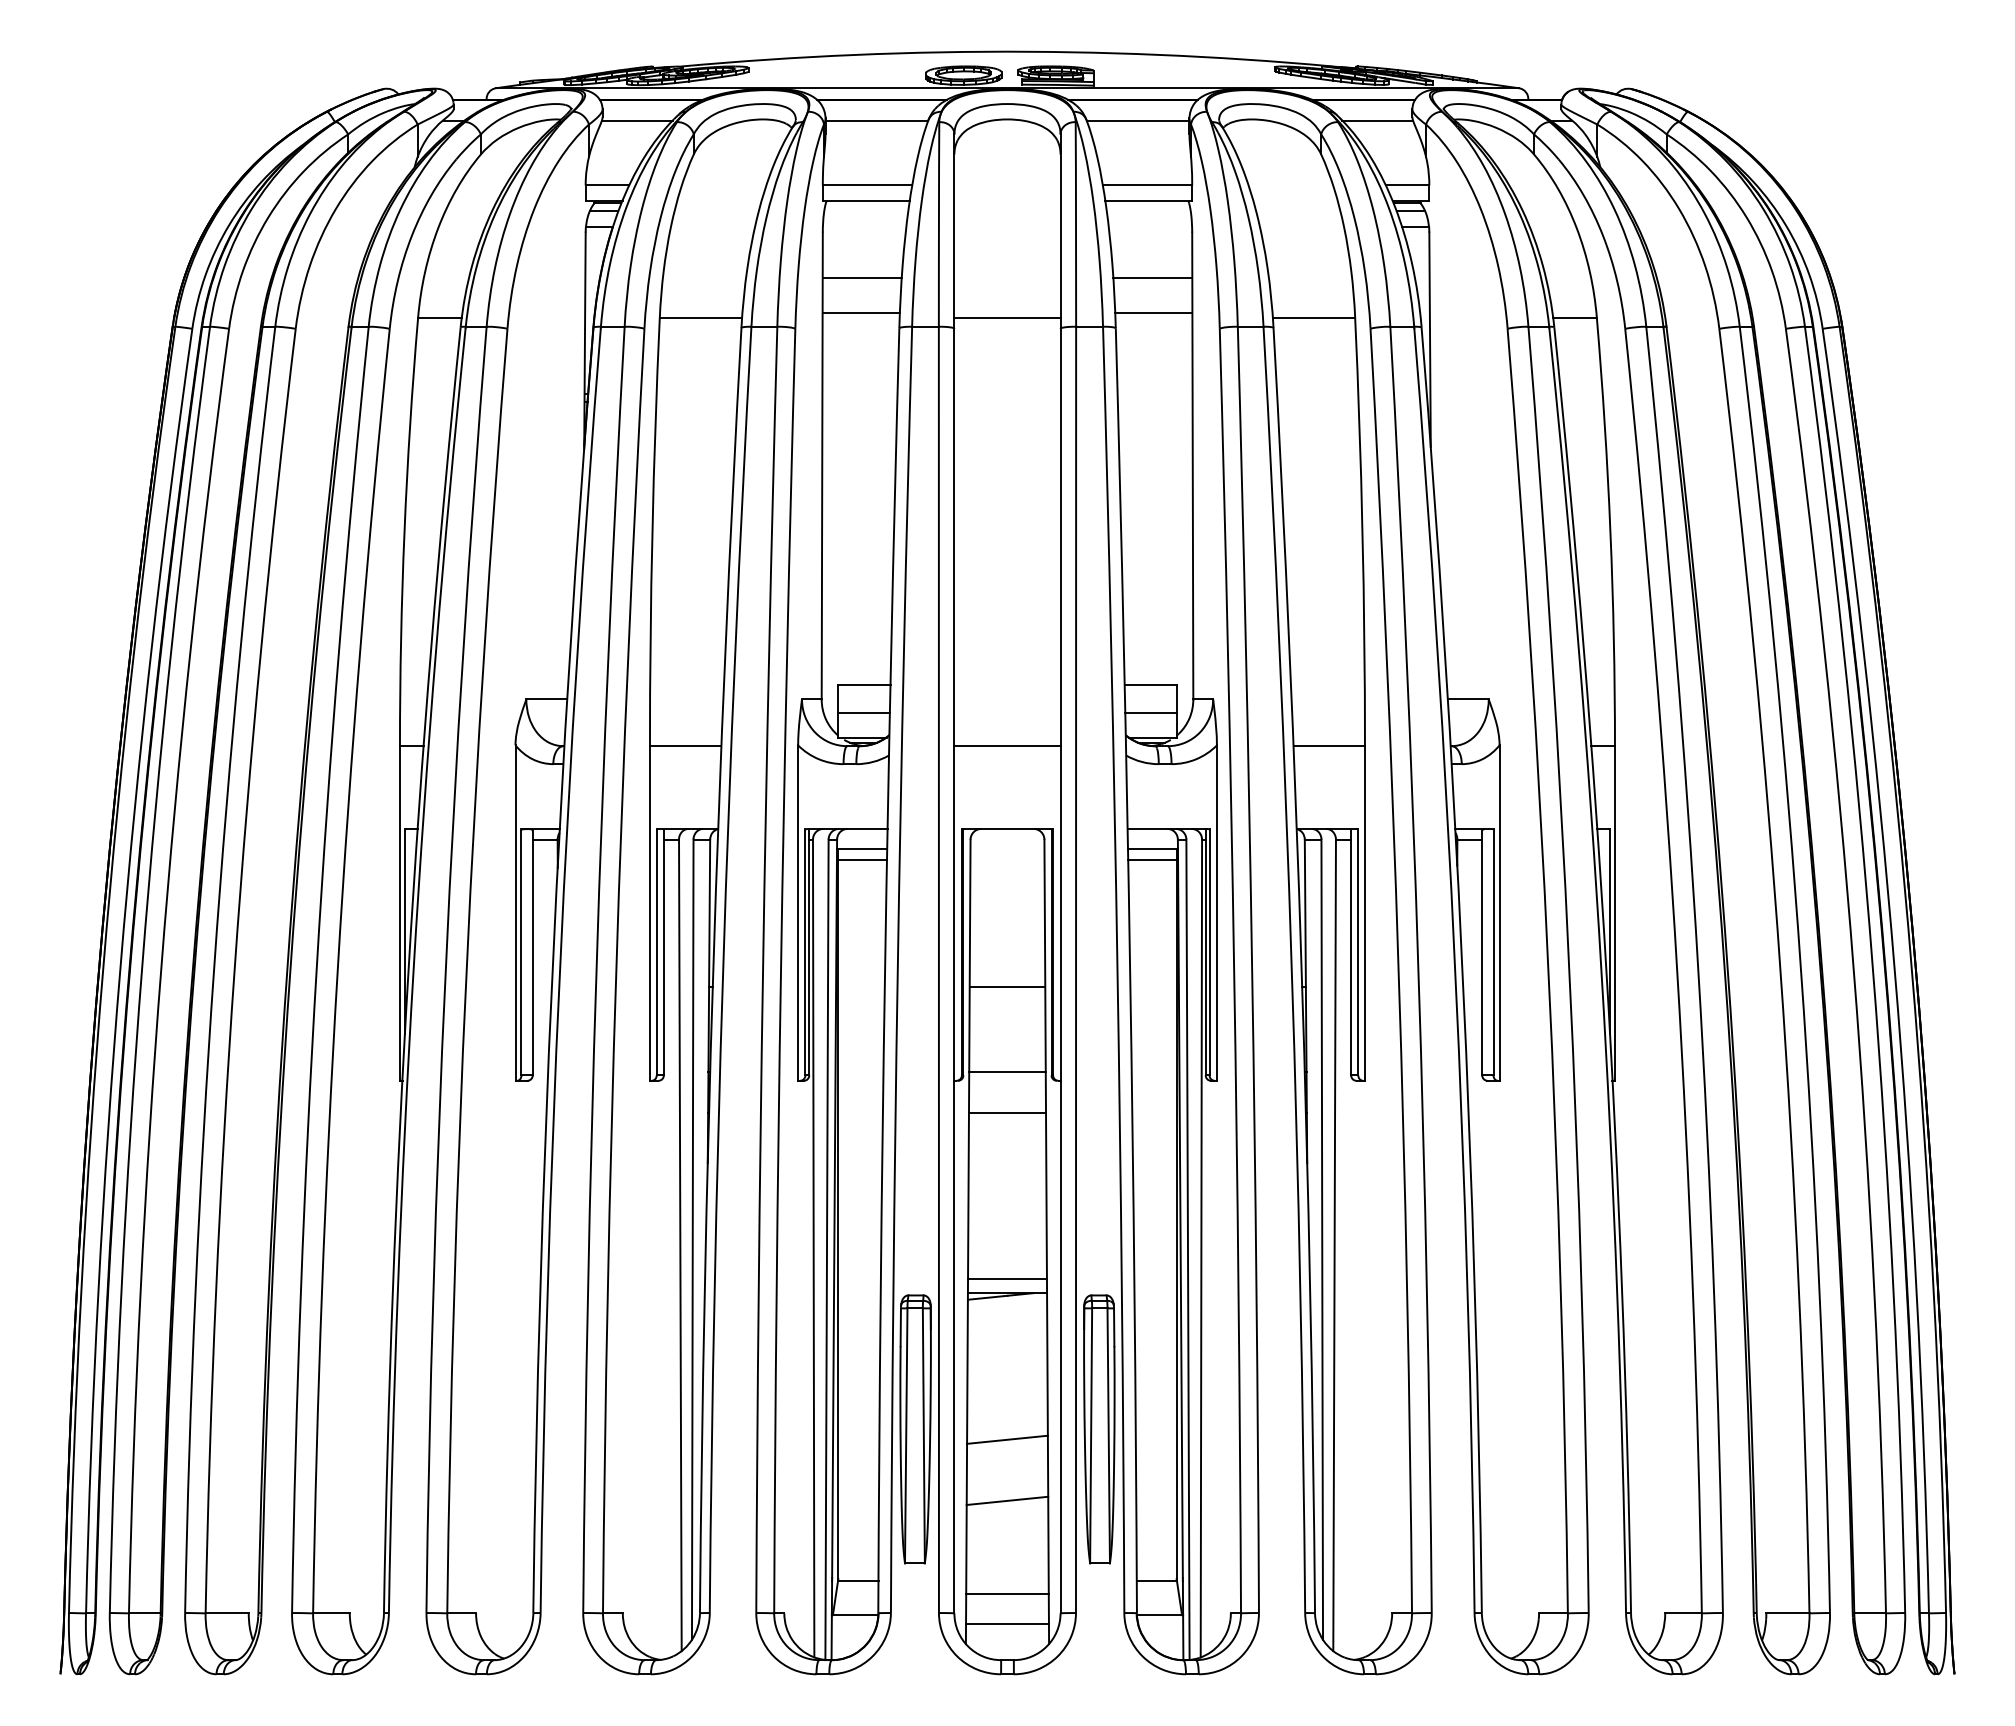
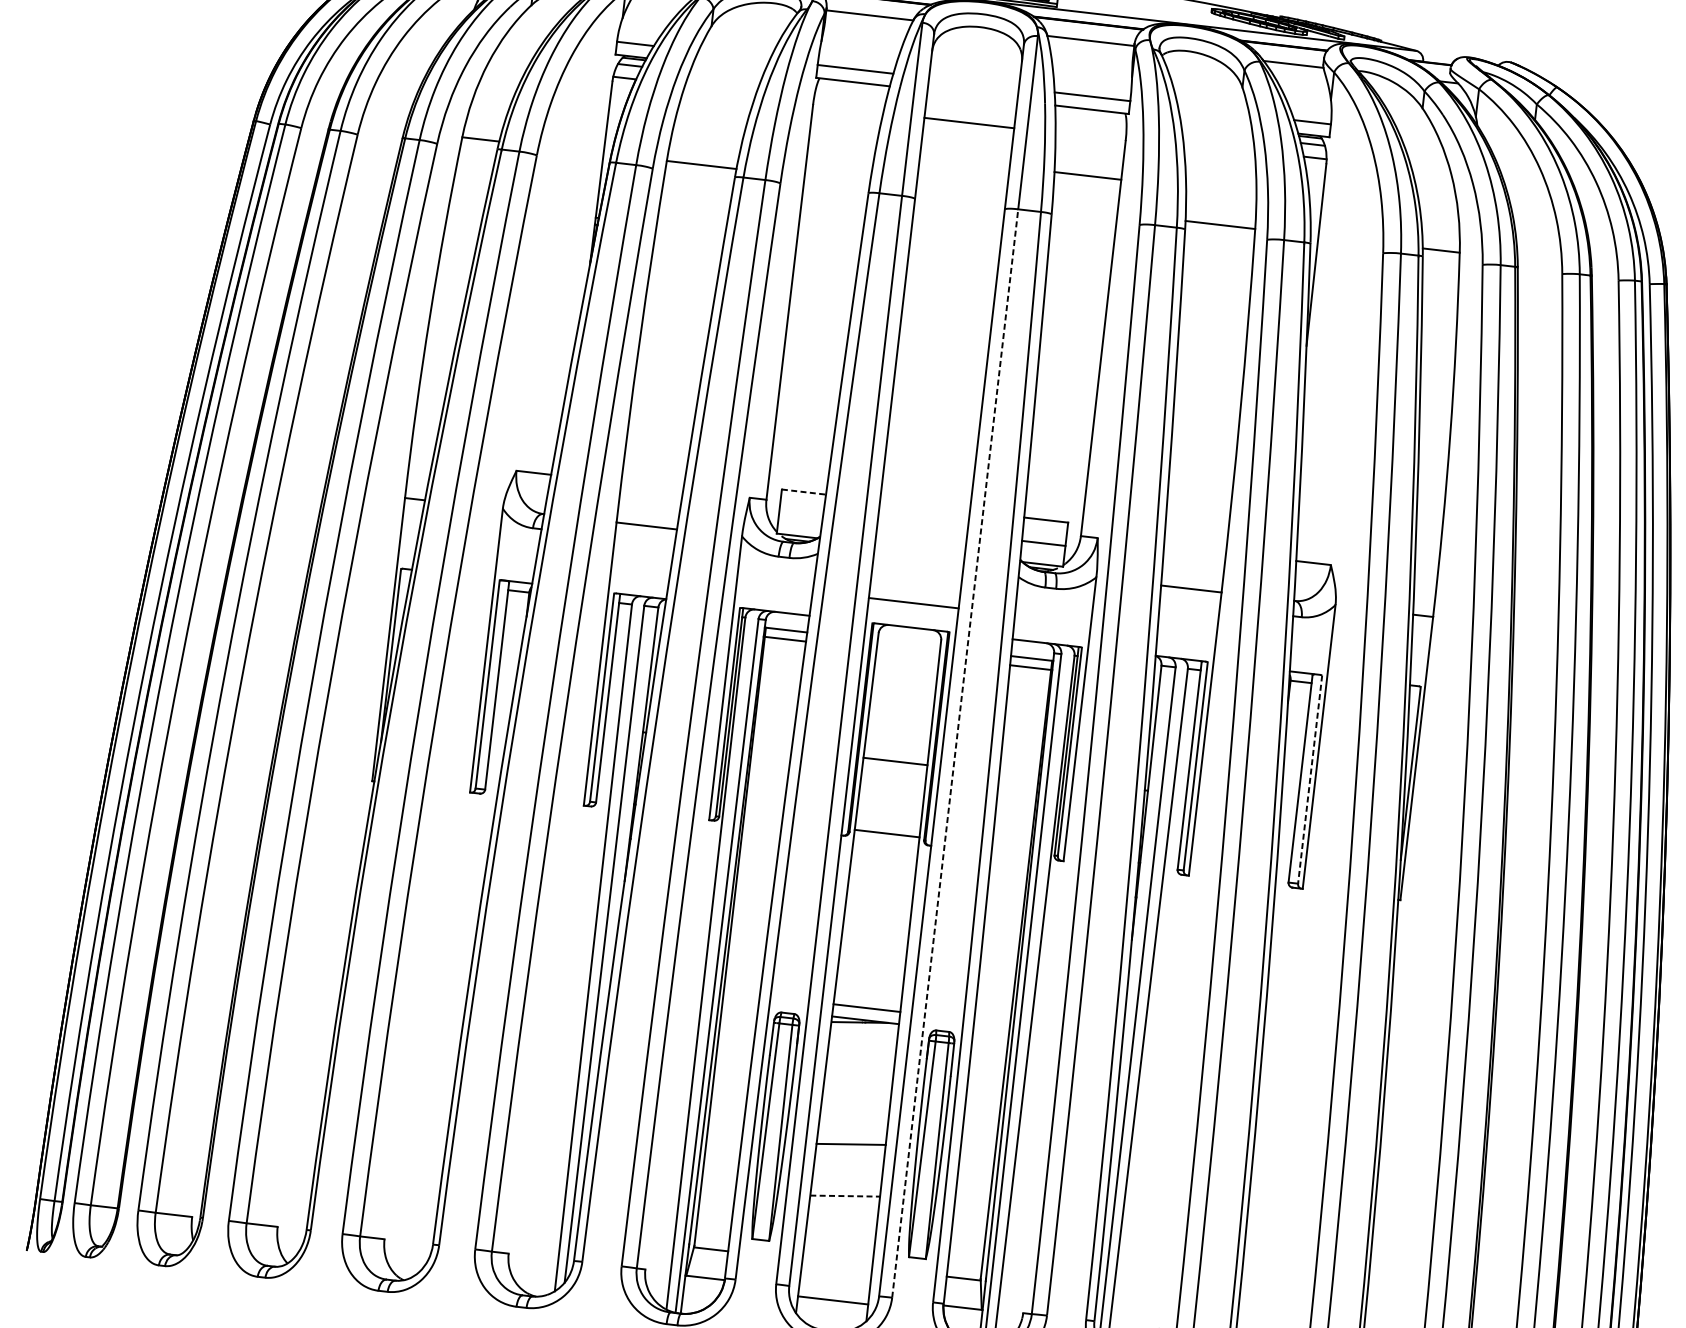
line: (861, 278) -> (841, 147), removed
line: (860, 313) -> (837, 177), removed
line: (1153, 313) -> (1085, 205), removed
line: (1007, 317) -> (969, 122), moved
line: (864, 685) -> (804, 492), solid -> dashed
line: (863, 712) -> (800, 514), removed
line: (1007, 746) -> (913, 603), moved
line: (1493, 952) -> (1310, 779), solid -> dashed
line: (1076, 969) -> (955, 753), solid -> dashed
line: (1007, 1113) -> (883, 868), removed
line: (1007, 1500) -> (845, 1195), solid -> dashed
line: (1007, 1593) -> (836, 1274), removed

